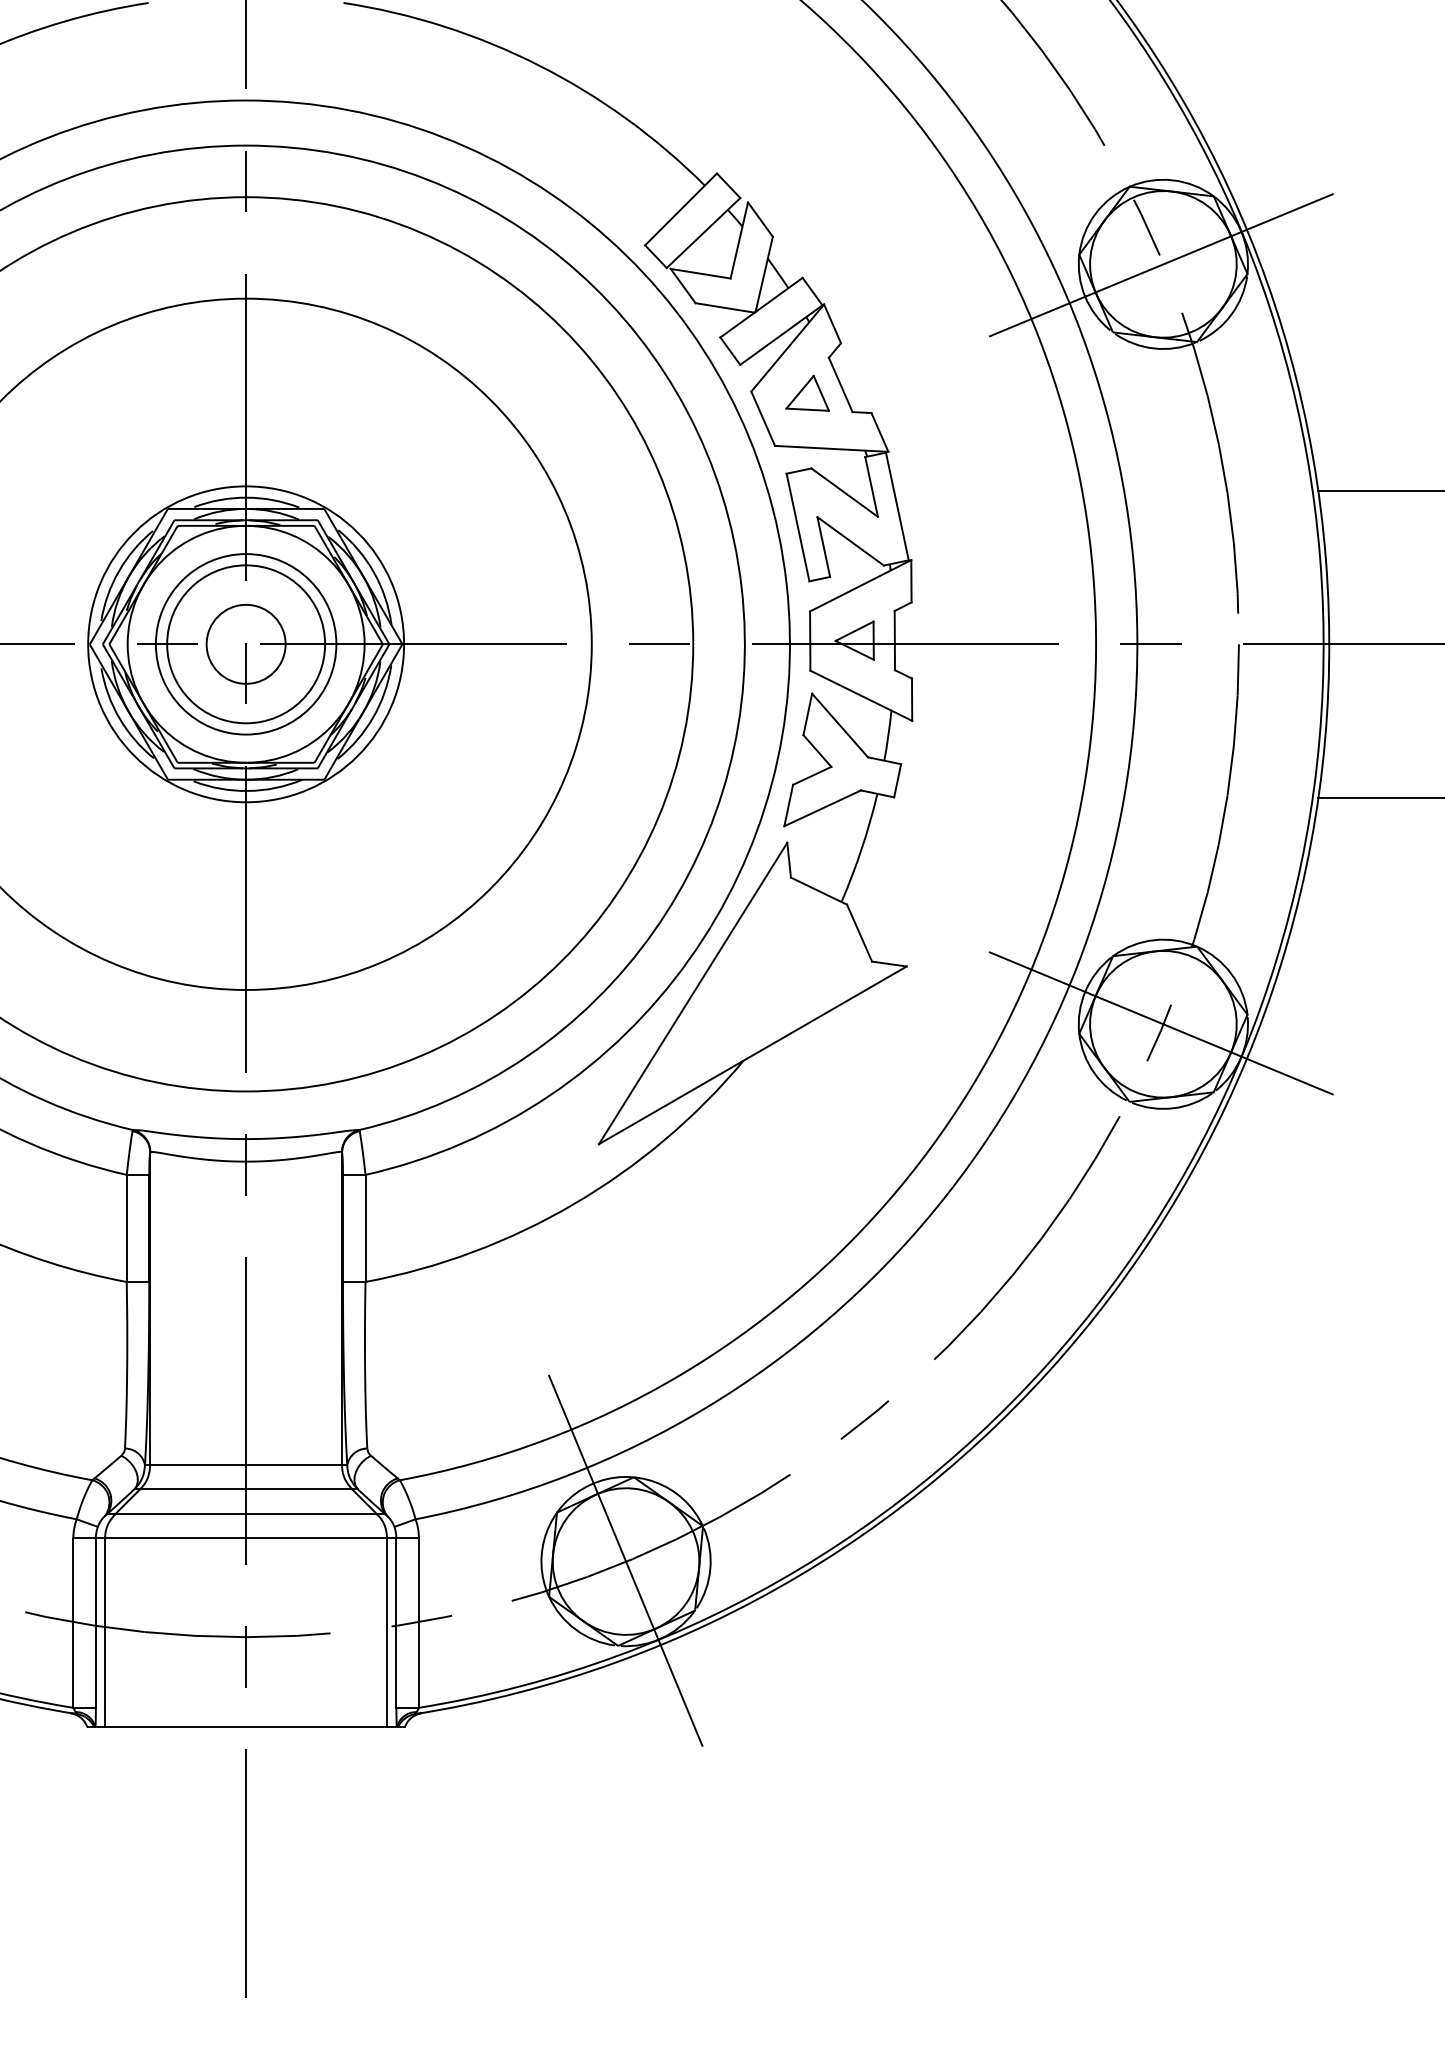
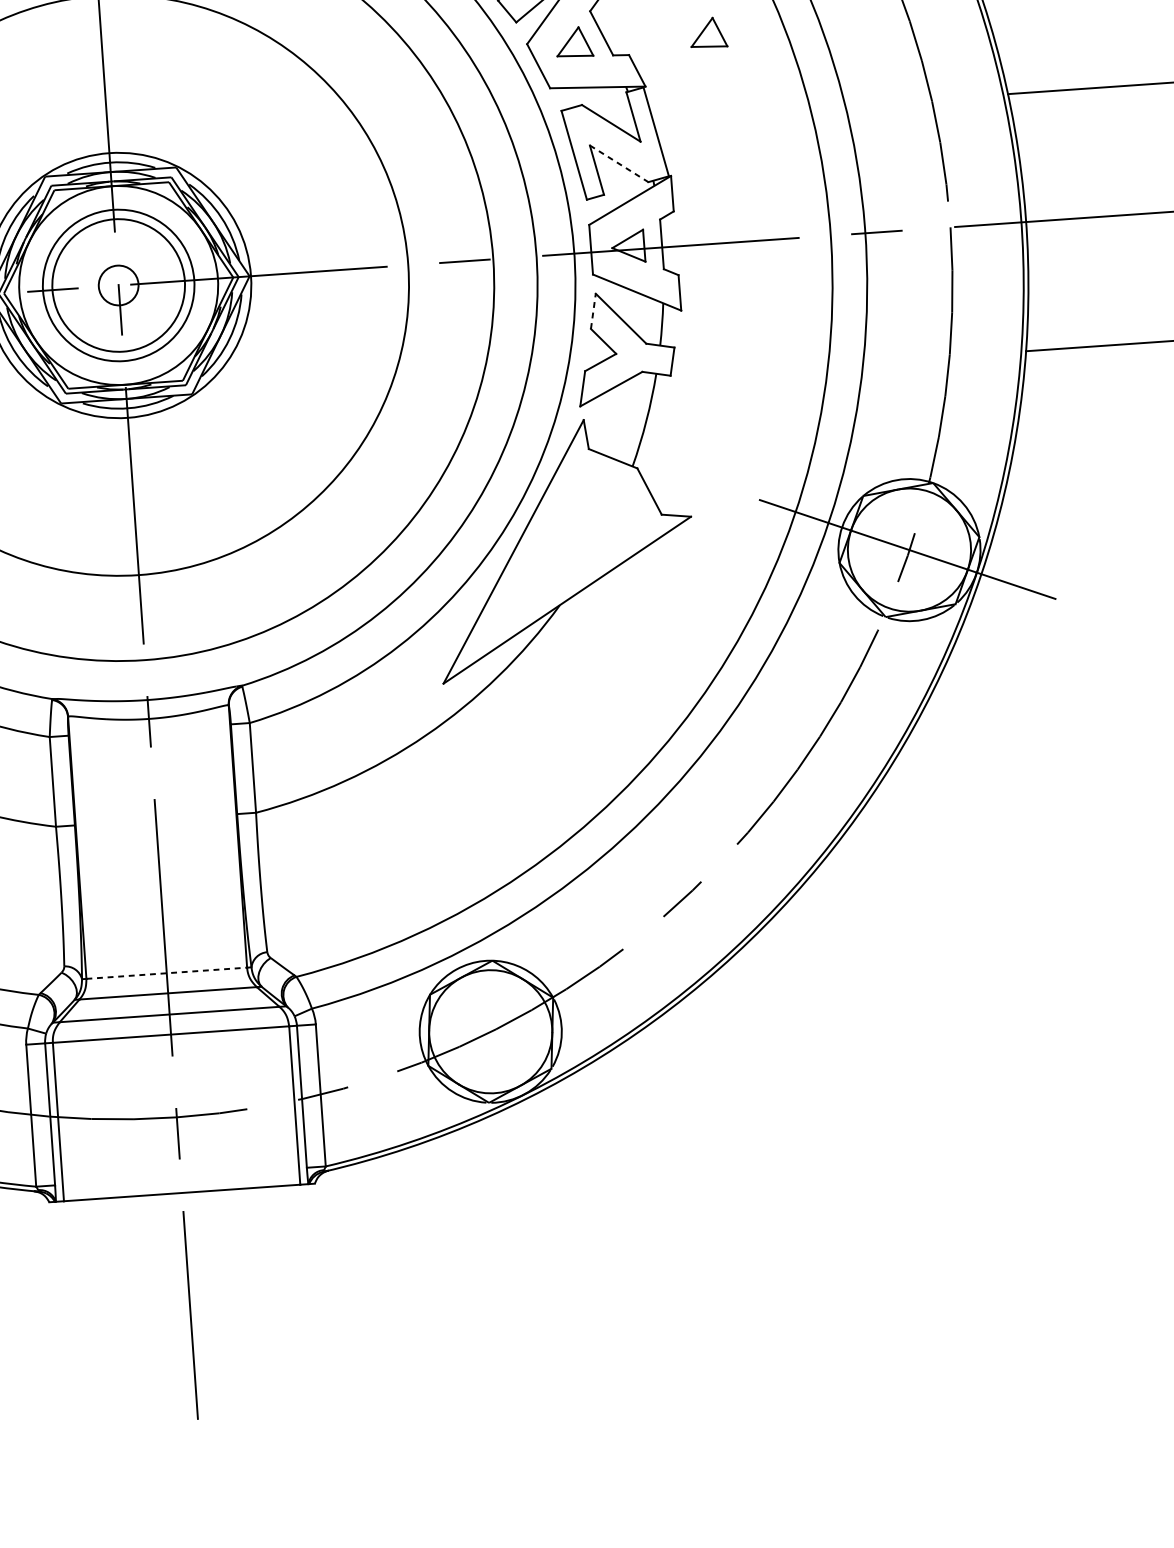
part: (967, 392) -> (708, 32), added
line: (851, 541) -> (619, 163), solid -> dashed
circle: (245, 643) -> (118, 284), size x0.6
line: (807, 713) -> (593, 310), solid -> dashed
line: (246, 1465) -> (167, 973), solid -> dashed
line: (625, 1560) -> (490, 1030), removed

